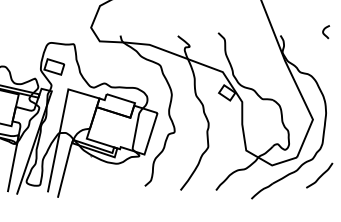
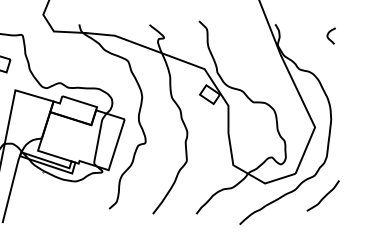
curve: (324, 31) -> (329, 35), moved

